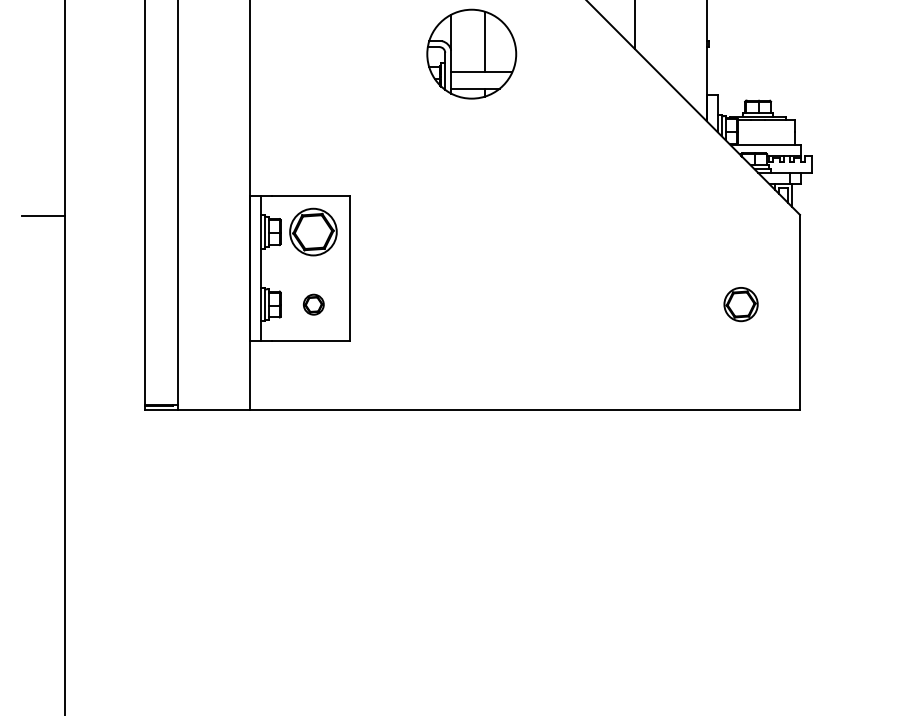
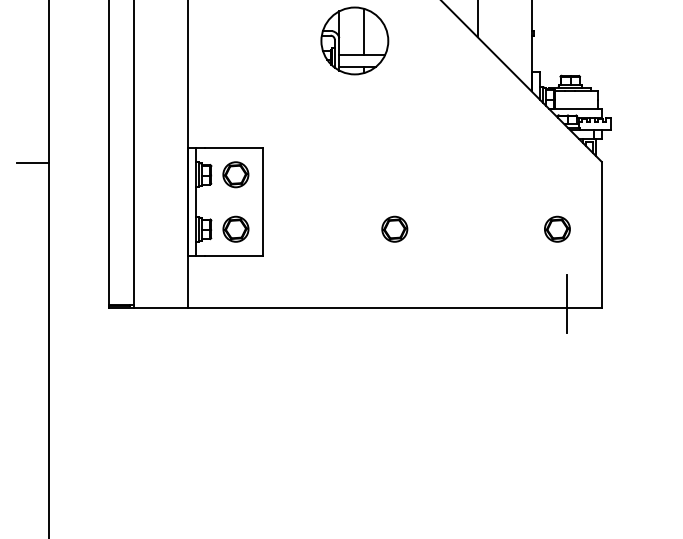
part: (313, 231) -> (235, 174), size x0.71
part: (313, 304) -> (235, 229), size x1.67
part: (524, 304) -> (394, 229), added
line: (754, 404) -> (567, 304), added

